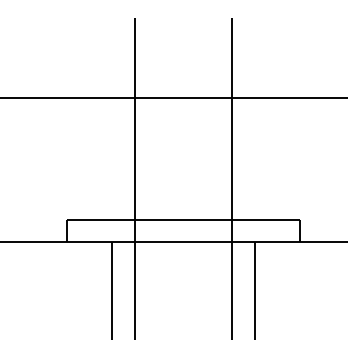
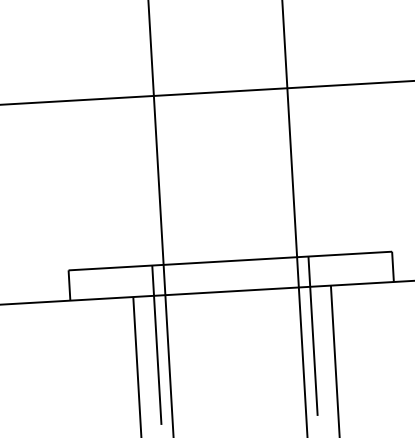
line: (127, 277) -> (157, 345), added
line: (240, 277) -> (313, 336), added

